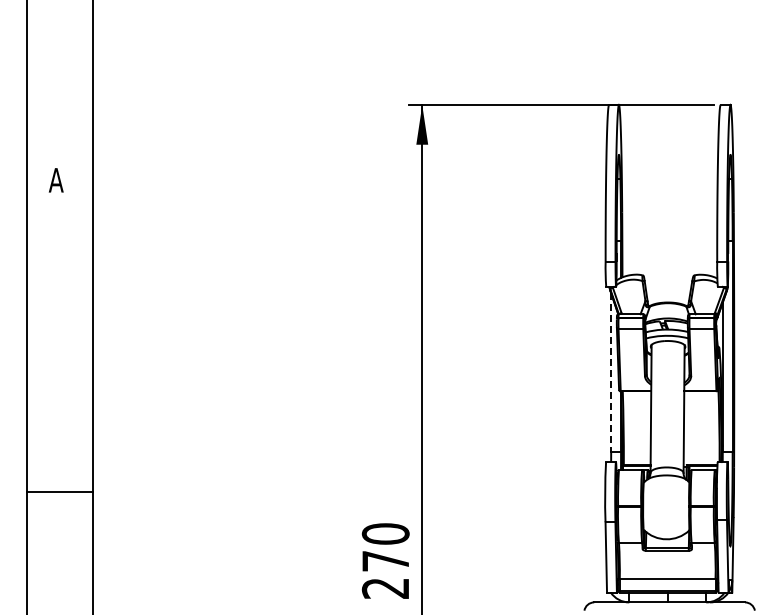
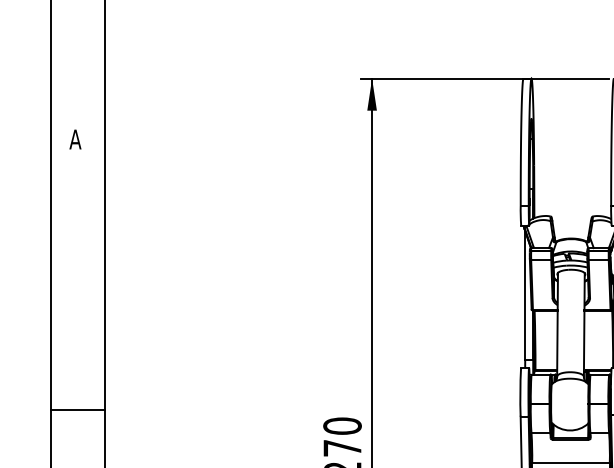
line: (611, 373) -> (525, 296), dashed -> solid
line: (59, 491) -> (78, 409), moved

